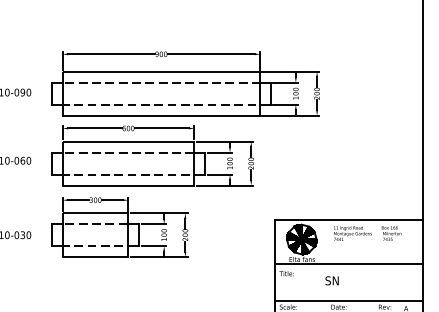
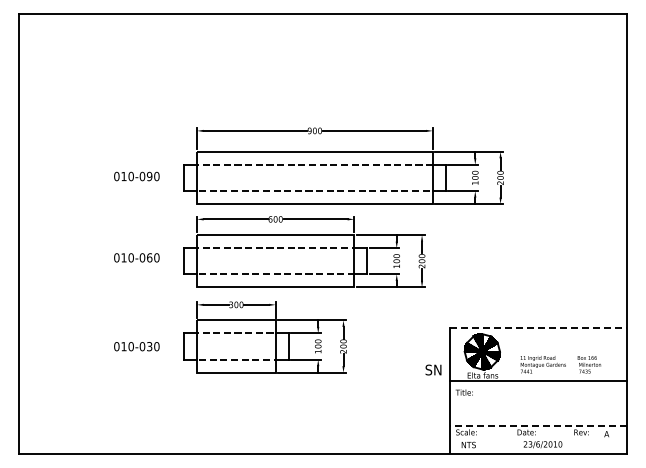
line: (348, 219) -> (538, 327), solid -> dashed
text: (367, 233) -> (560, 364), moved
text: (332, 280) -> (433, 369), moved
line: (348, 301) -> (537, 425), solid -> dashed

